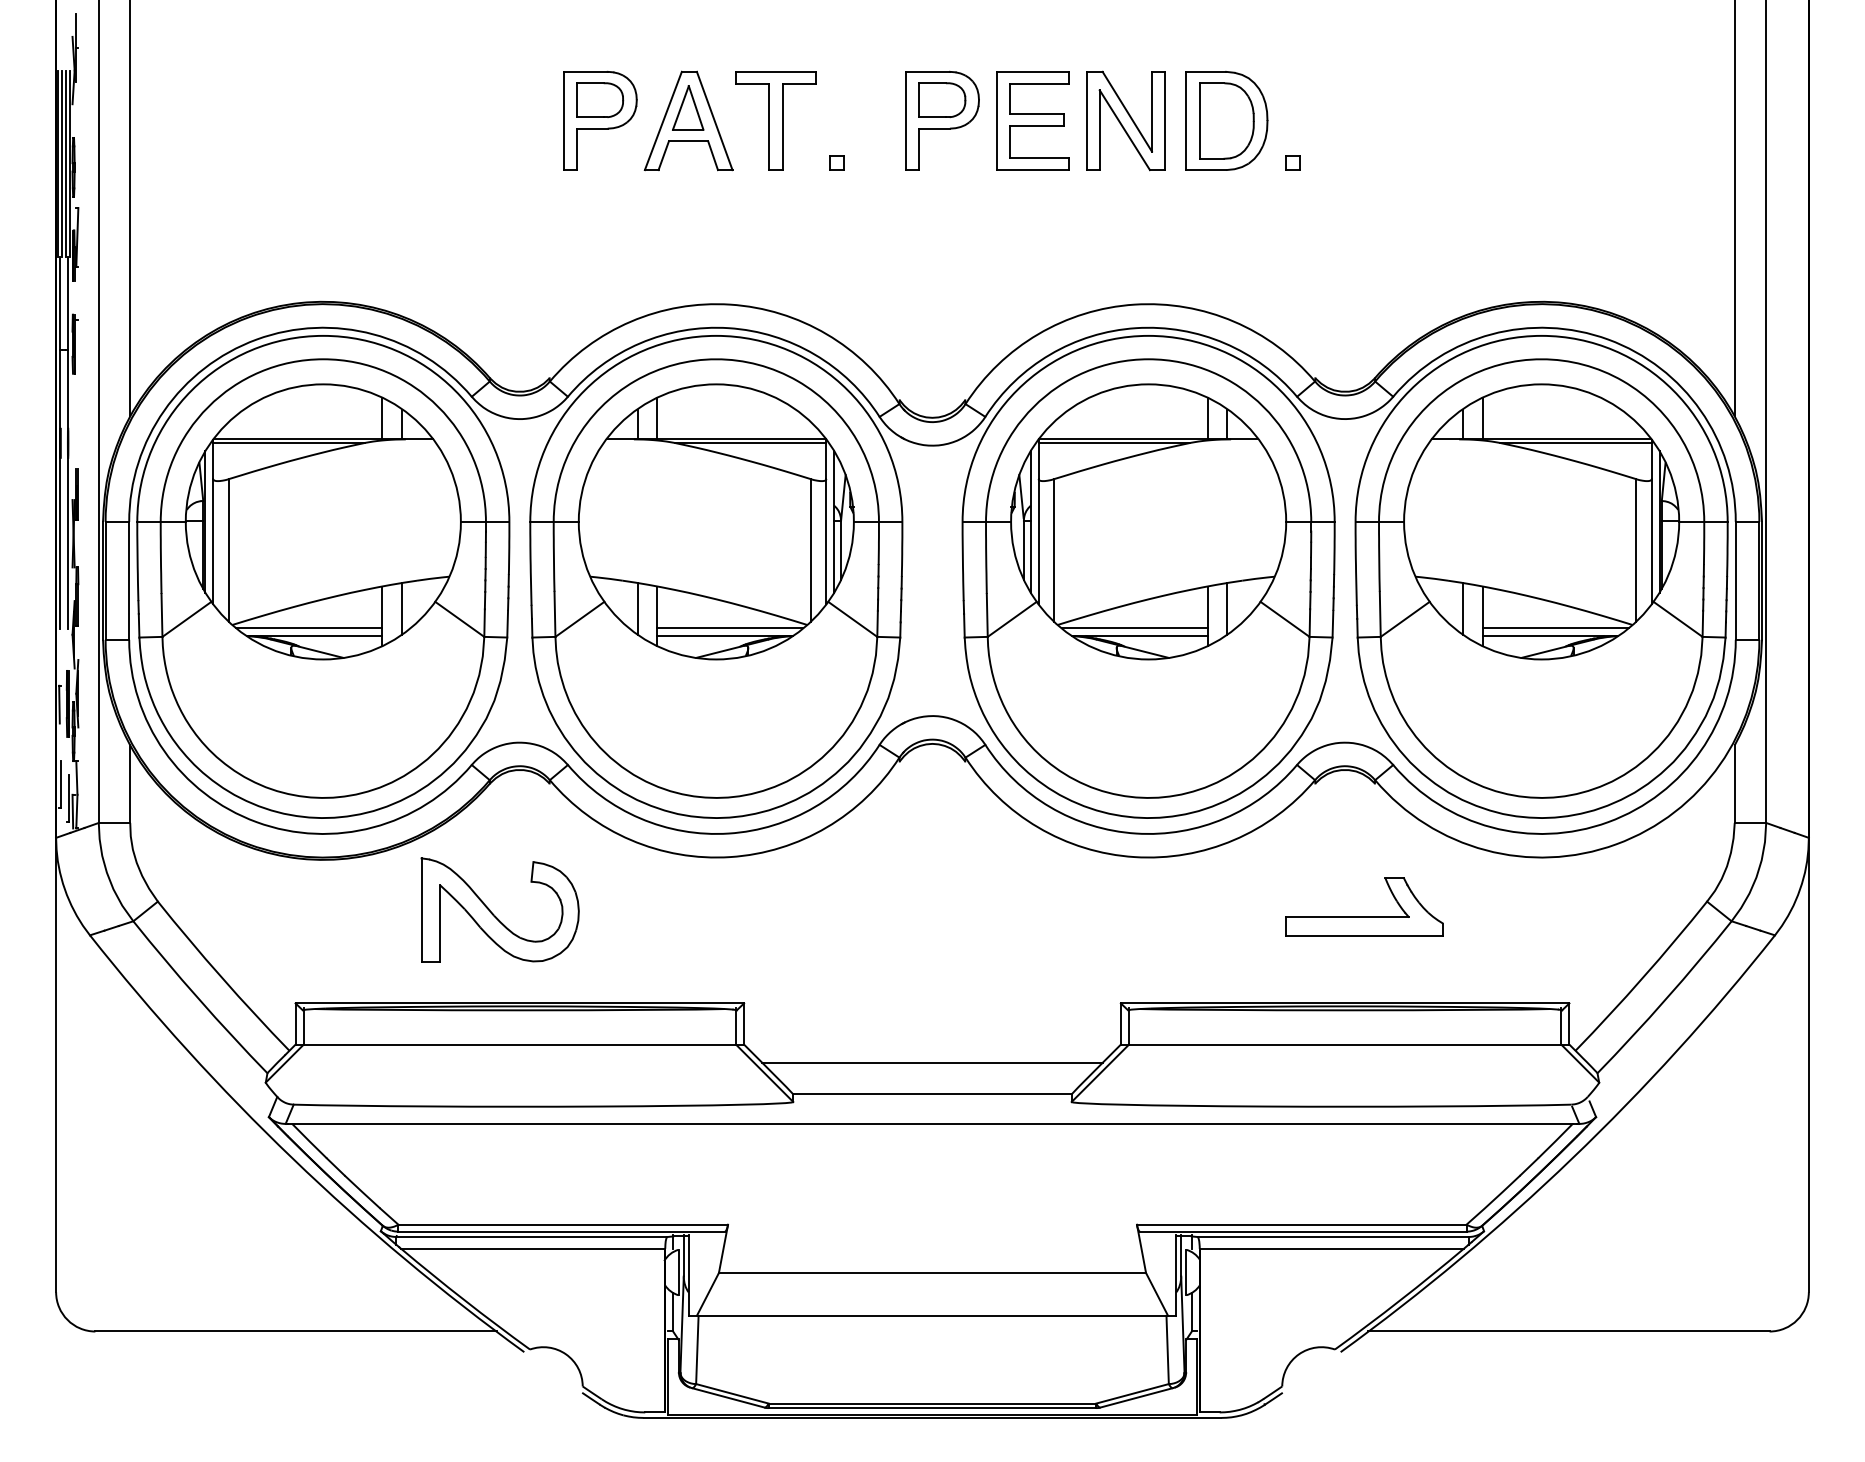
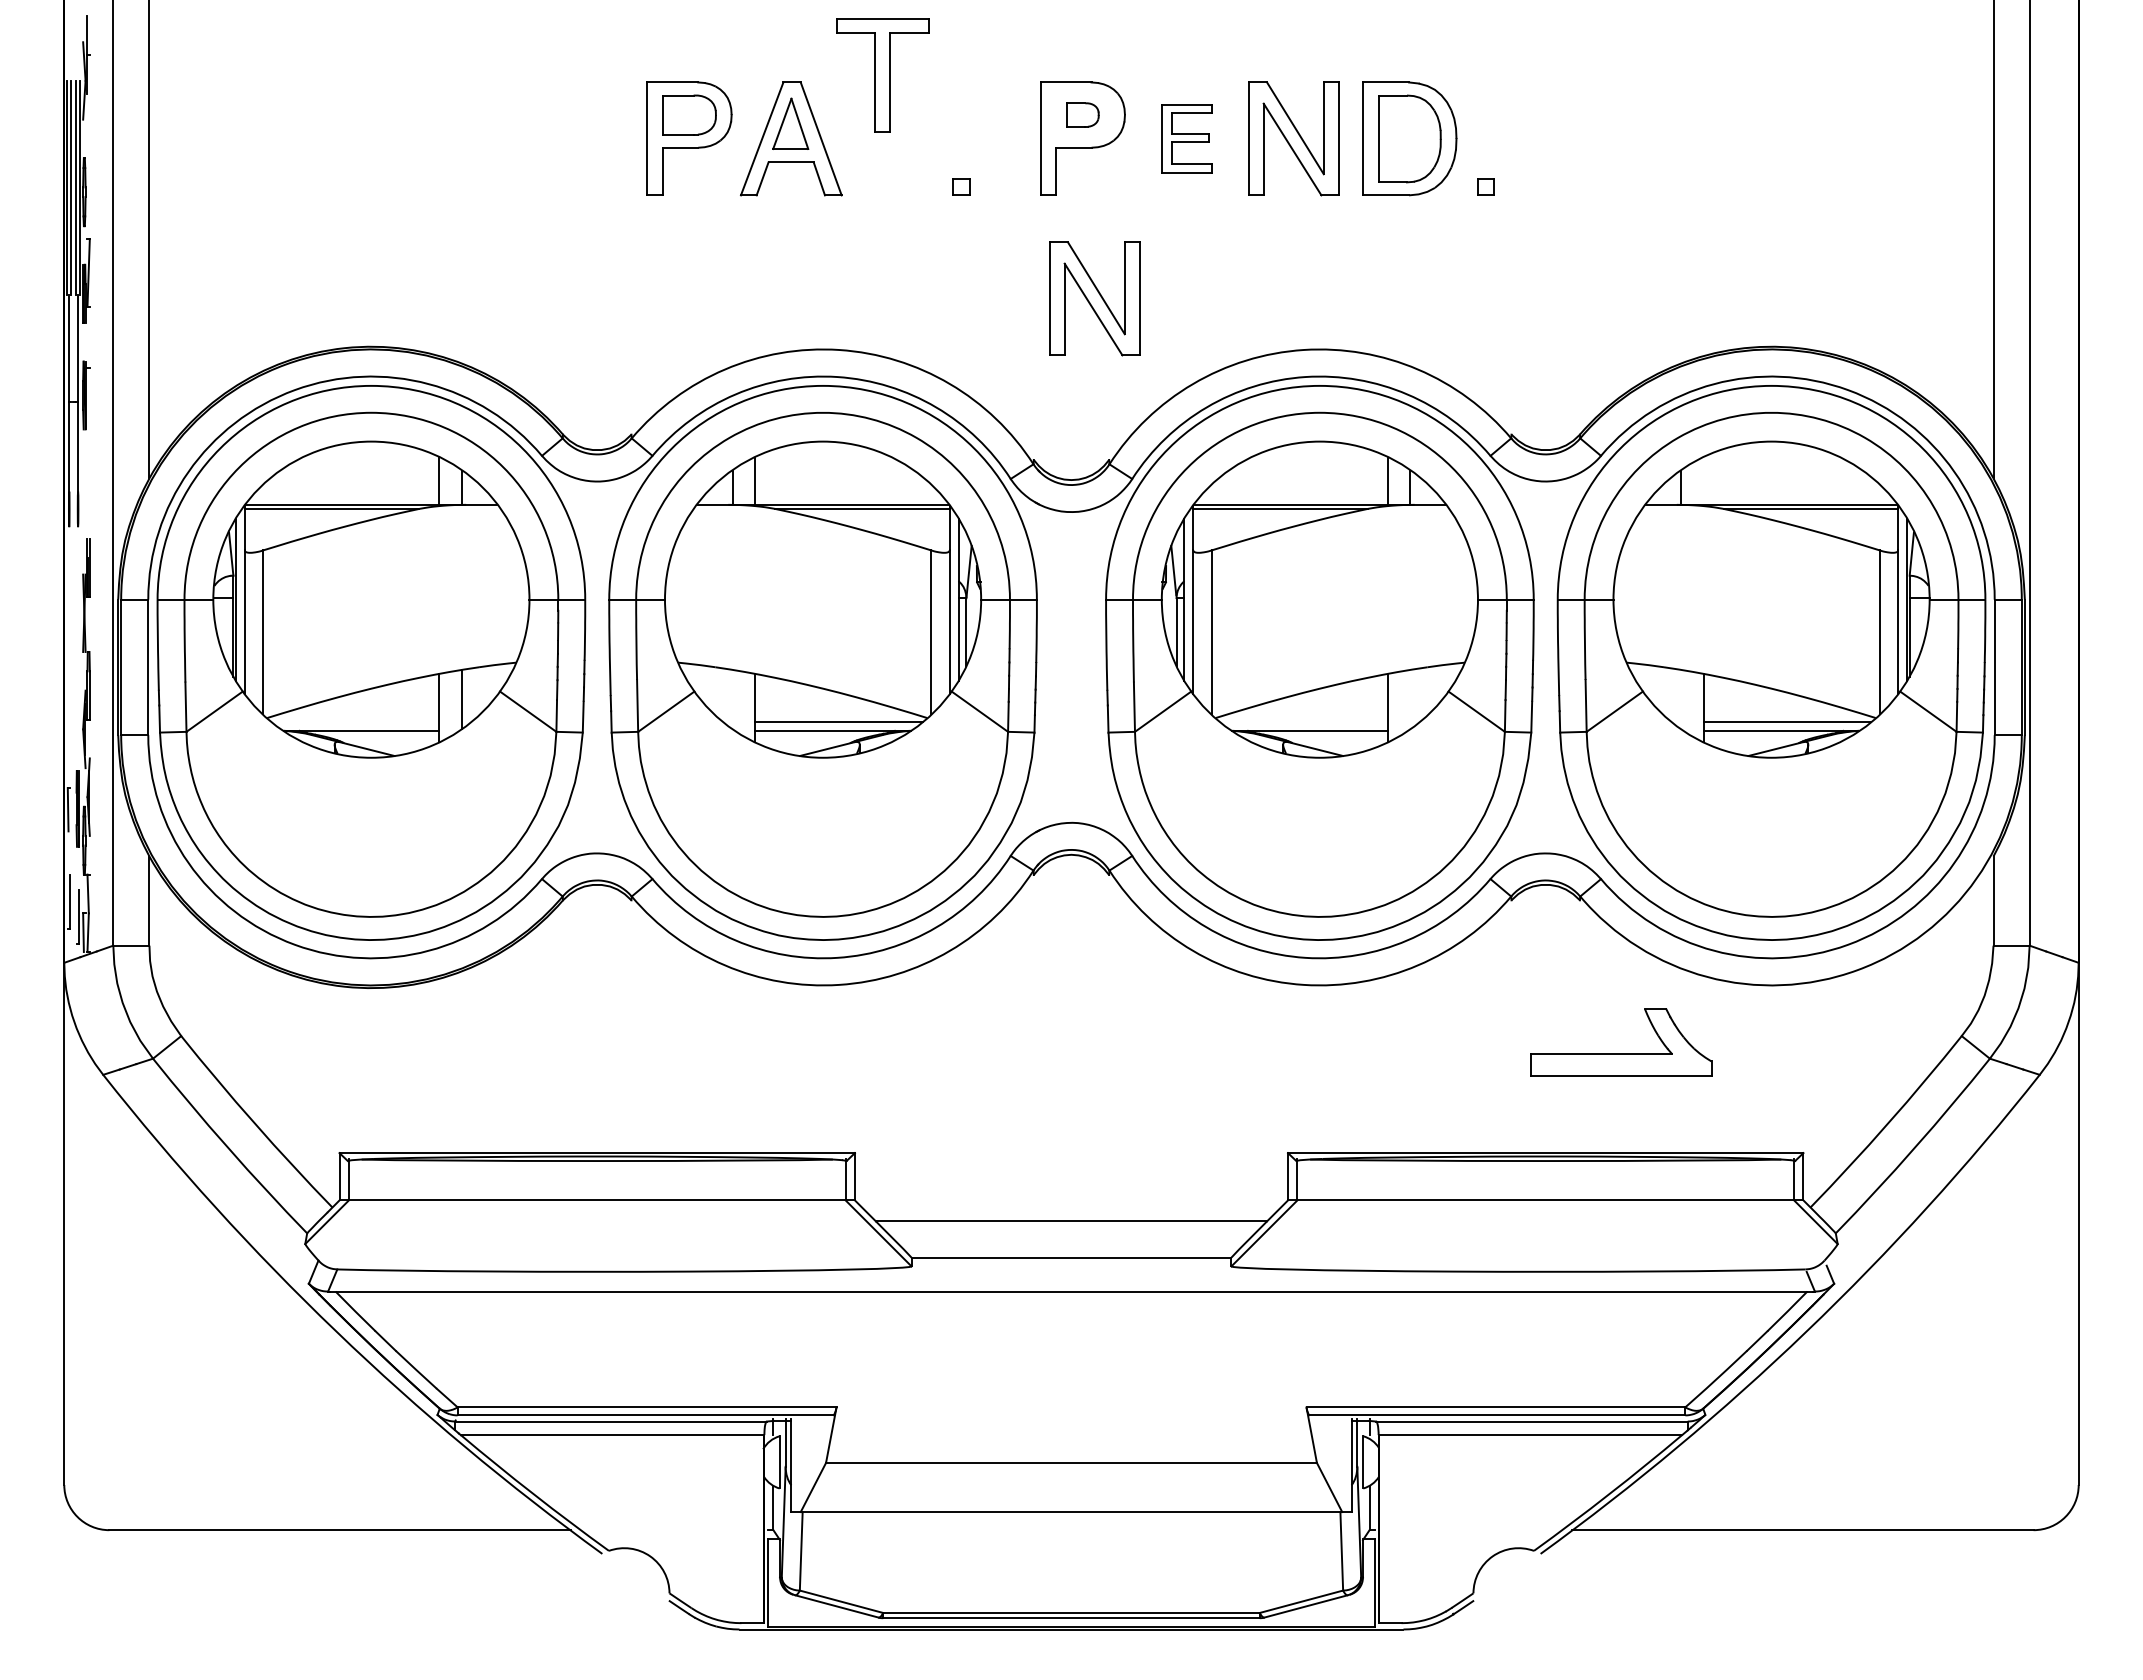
part: (942, 99) -> (1082, 114), size x0.6
part: (775, 120) -> (882, 75), moved
part: (1033, 120) -> (1187, 138), size x0.6
part: (952, 259) -> (1094, 298), added
line: (1482, 418) -> (1703, 480), removed
line: (60, 544) -> (69, 625), removed
line: (68, 544) -> (78, 625), removed
line: (637, 608) -> (732, 699), removed
line: (1227, 608) -> (1410, 699), removed
line: (1463, 608) -> (1681, 699), removed
line: (309, 627) -> (355, 721), removed
line: (1134, 627) -> (1303, 721), removed
part: (494, 915) -> (568, 1051), removed
part: (1364, 916) -> (1621, 1053), moved

